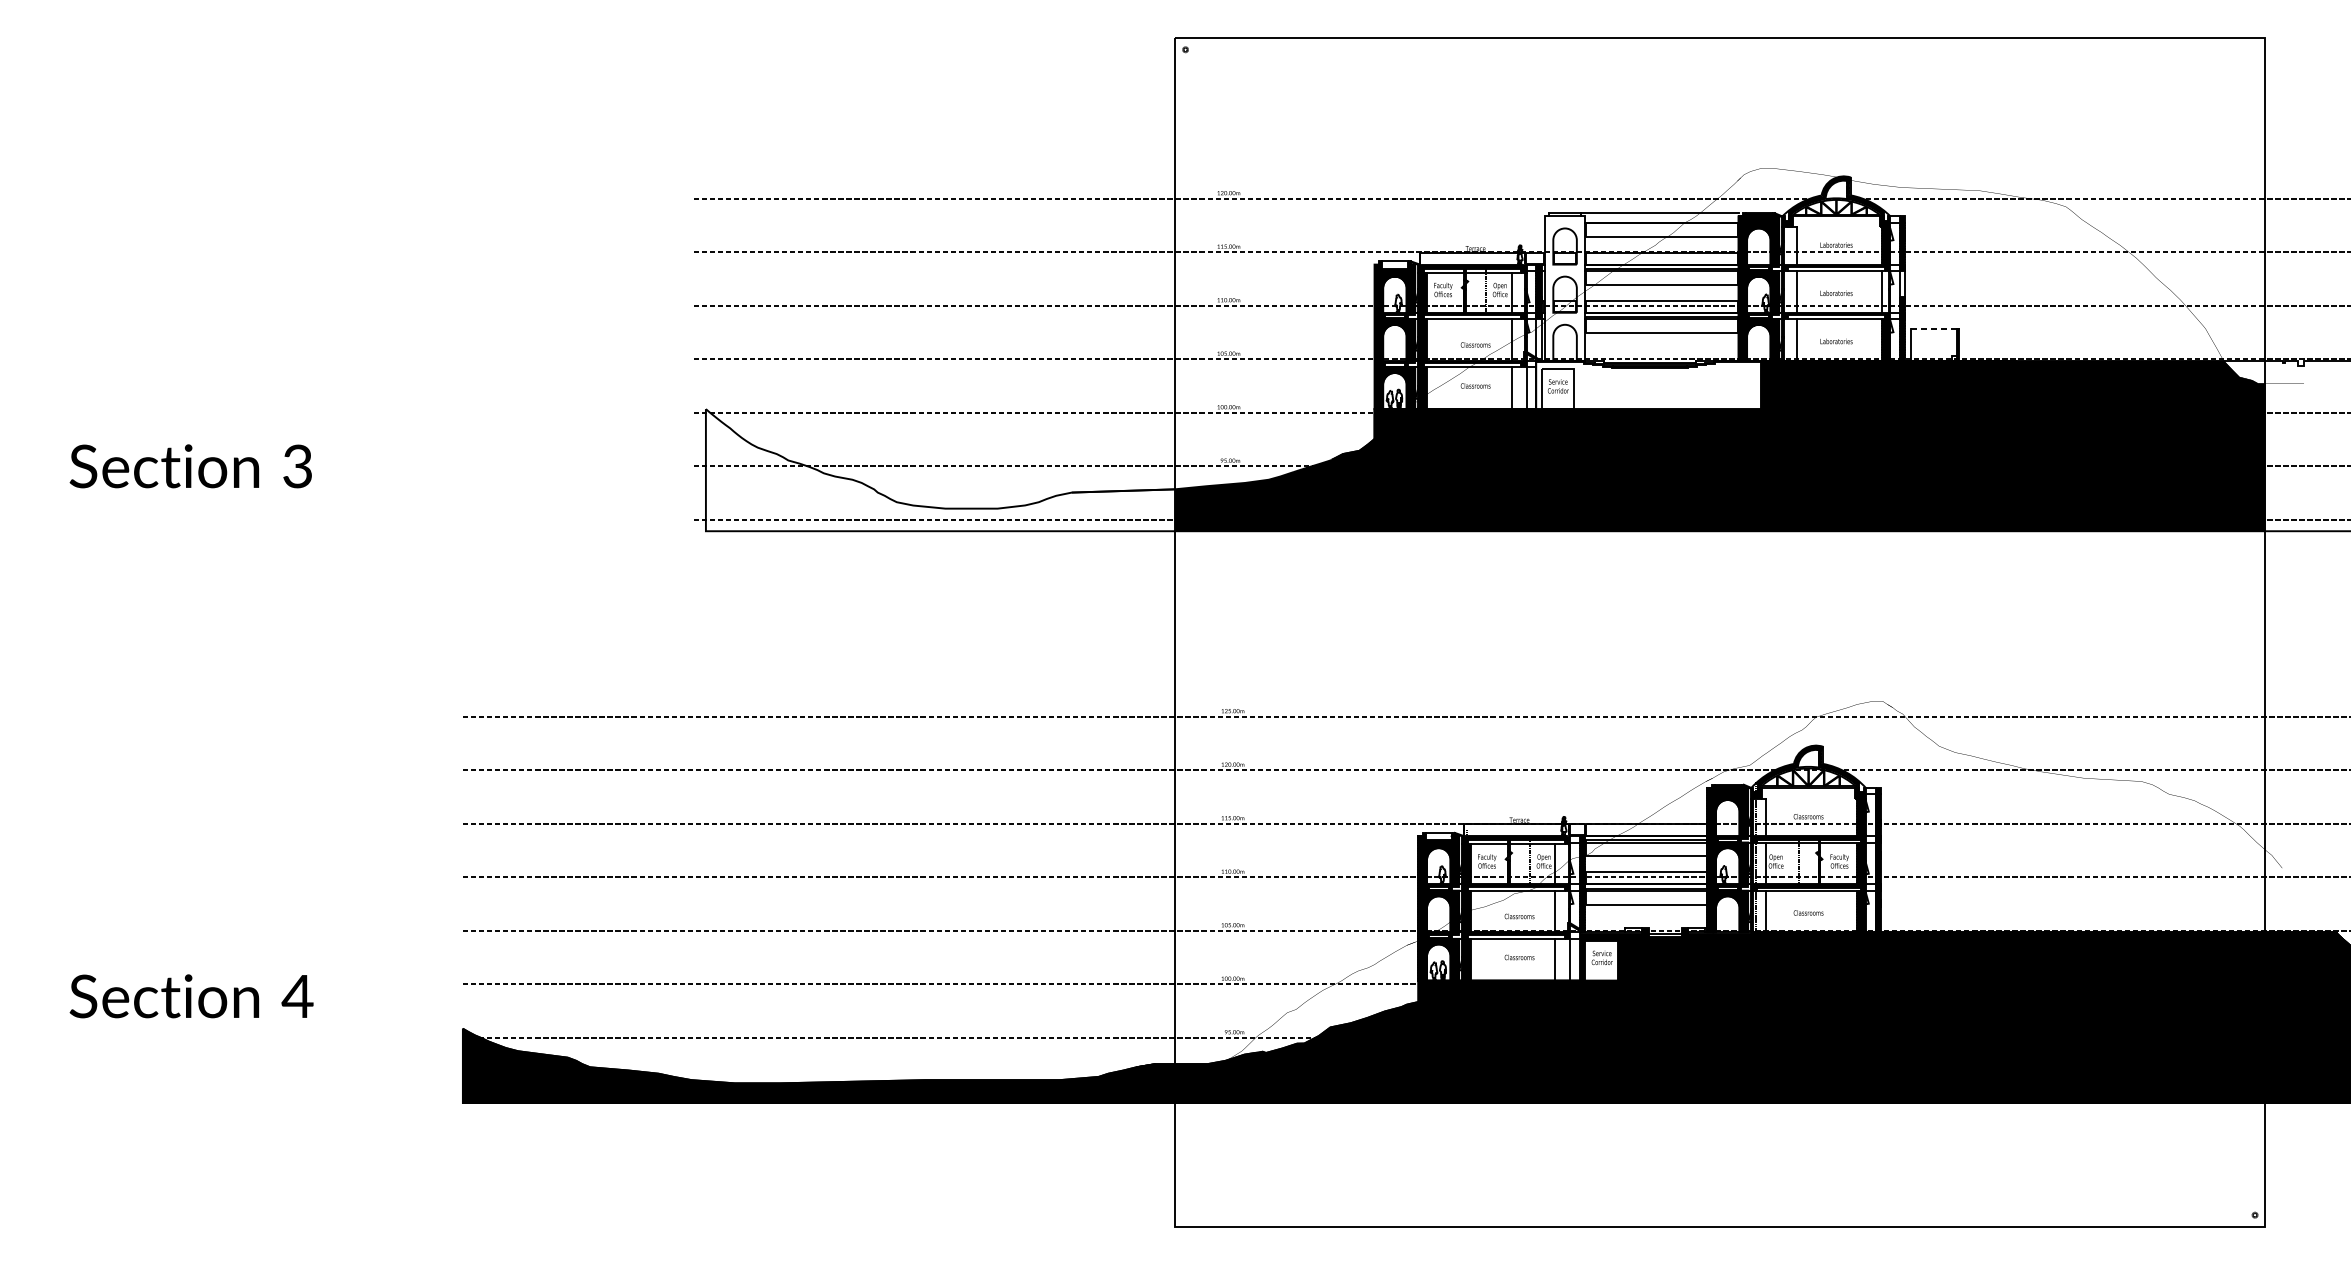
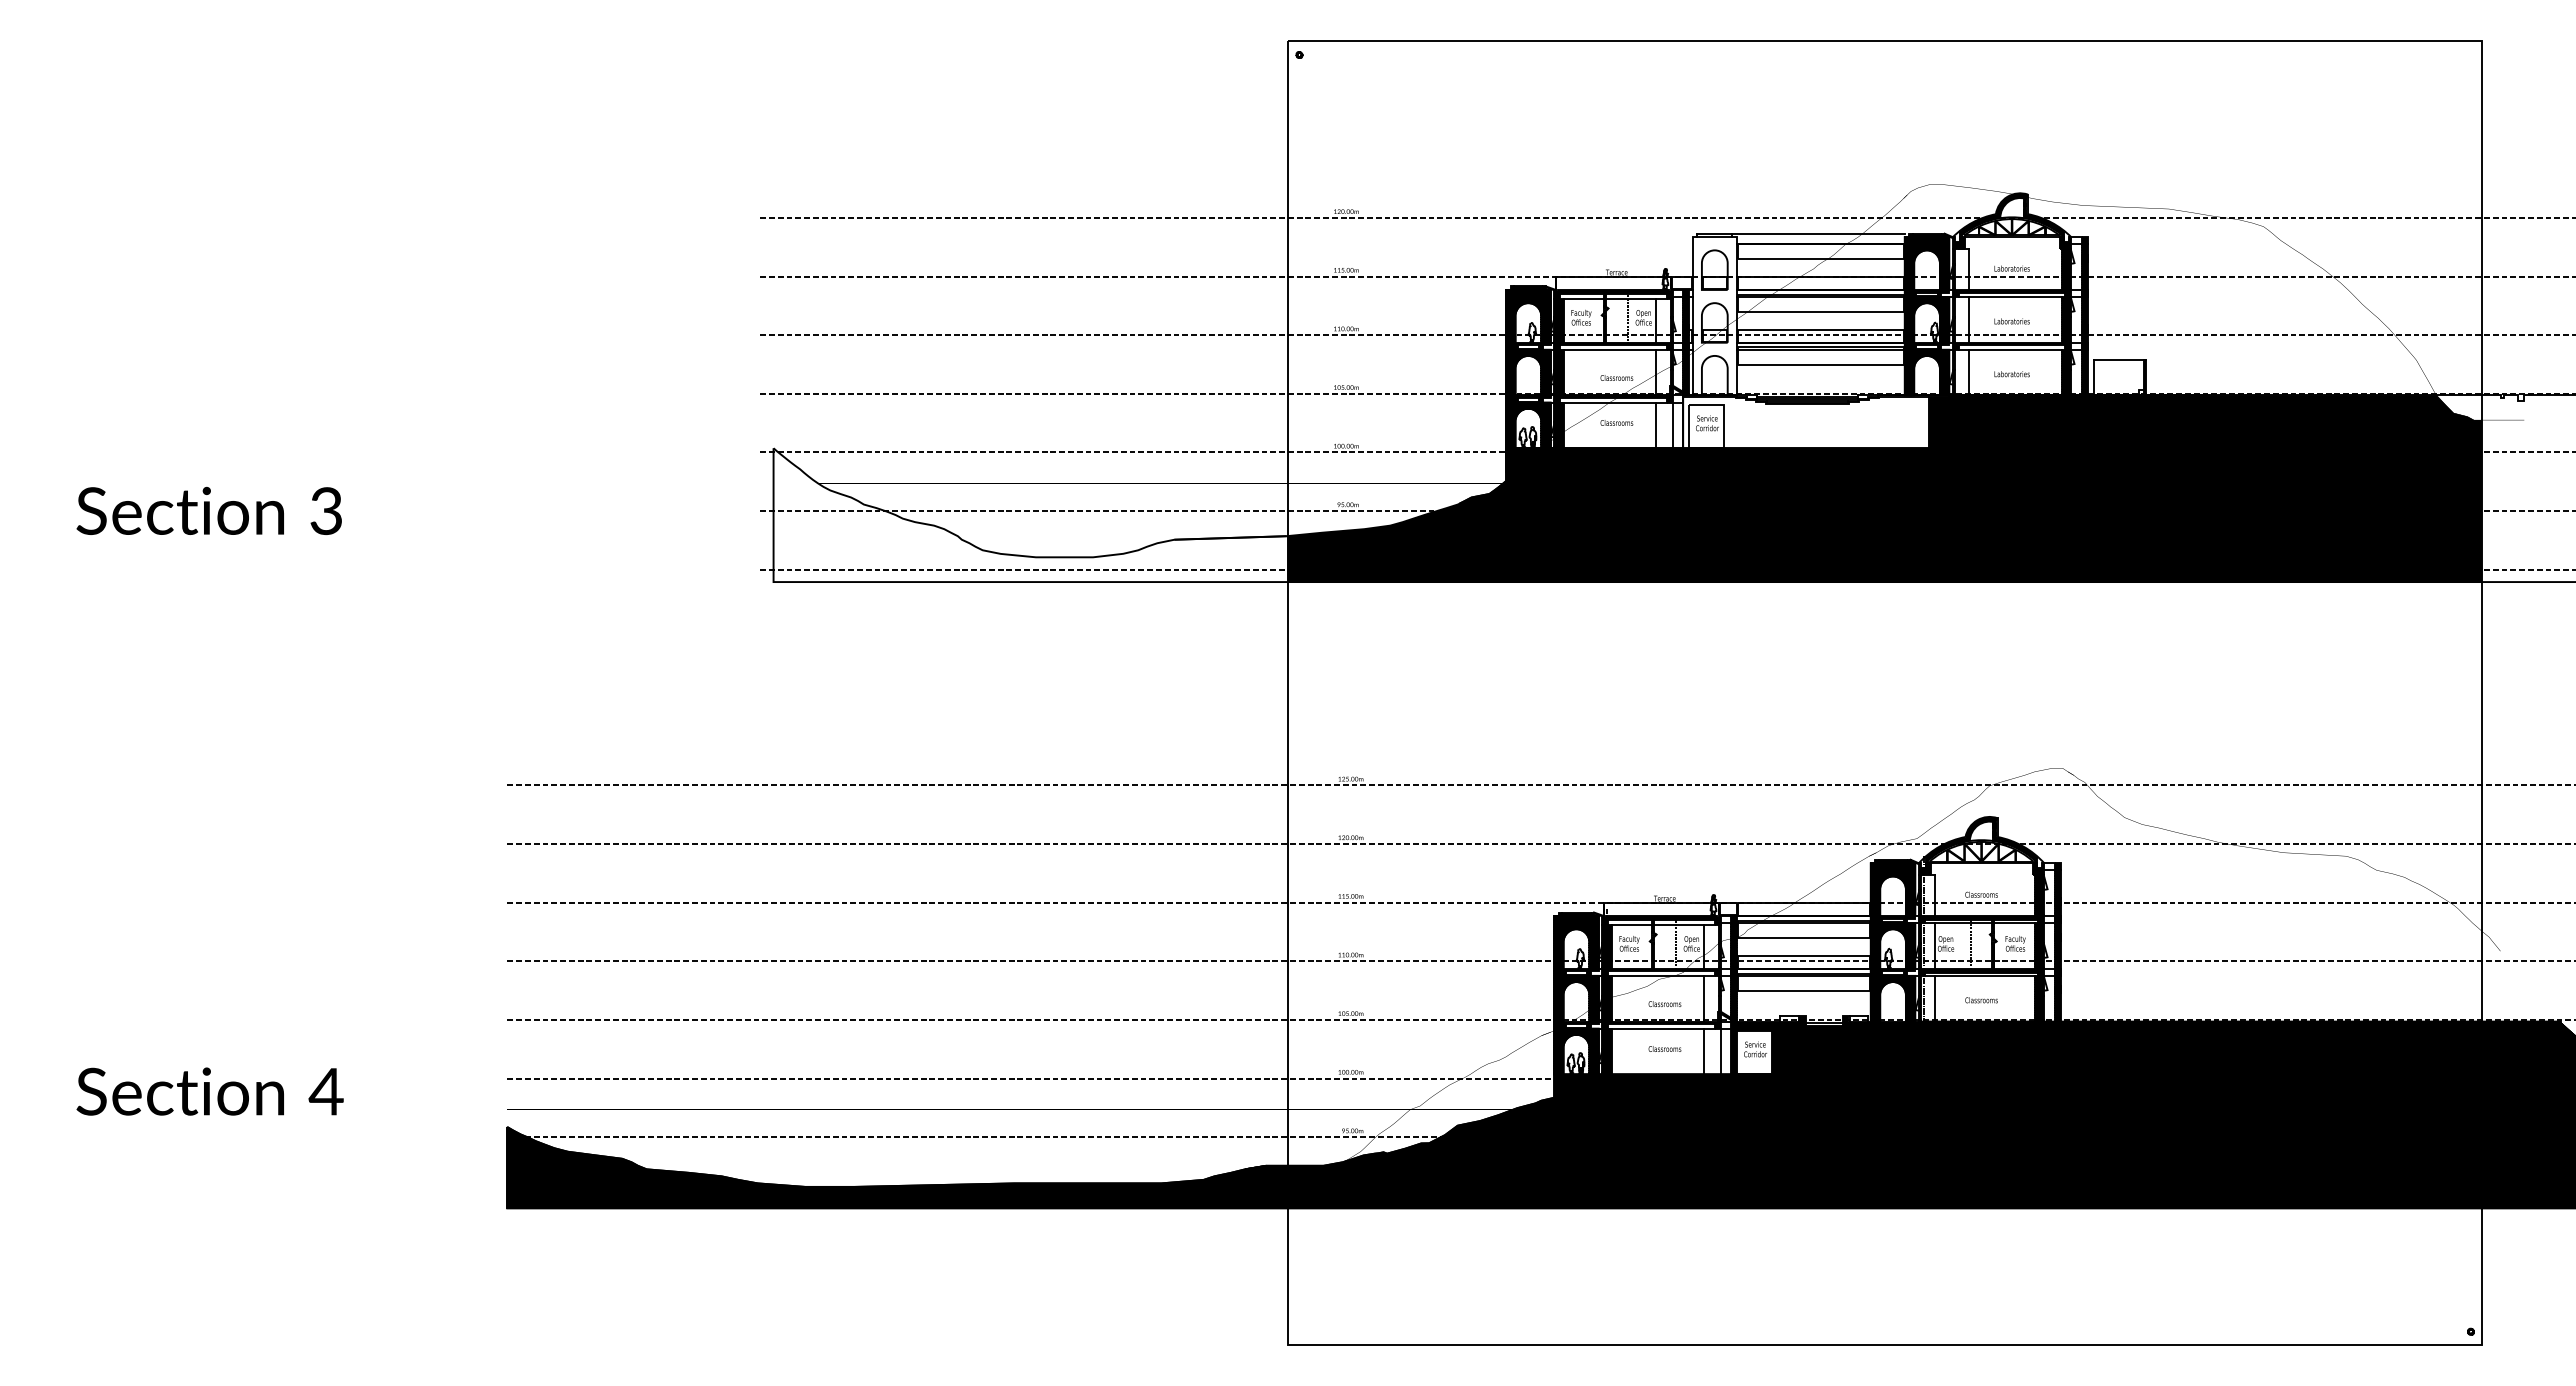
fill: (1395, 265) -> (1528, 290), added
hatch: (1902, 283) -> (2084, 310), added
hatch: (1885, 291) -> (2065, 319), added
line: (1934, 328) -> (2119, 360), dashed -> solid
hatch: (1539, 339) -> (1686, 372), added
fill: (1438, 836) -> (1576, 916), added

